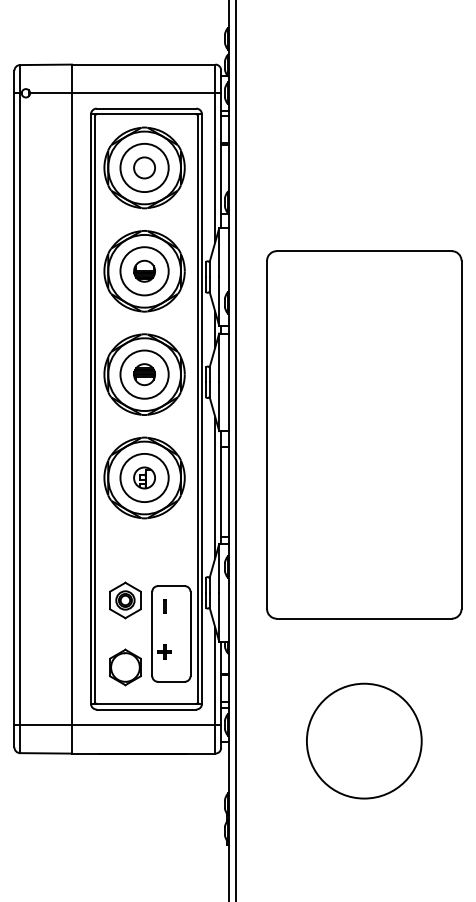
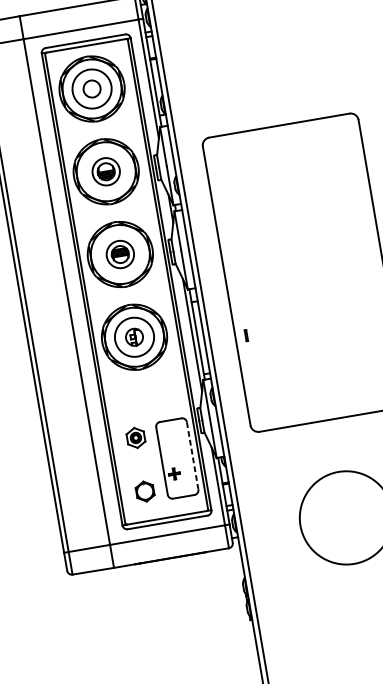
circle: (144, 271) -> (106, 171), size x0.7
circle: (144, 374) -> (120, 254), size x0.7
part: (125, 600) -> (136, 437), size x0.7
part: (164, 606) -> (246, 335), moved
line: (190, 633) -> (192, 455), solid -> dashed
part: (125, 667) -> (145, 491), size x0.7

